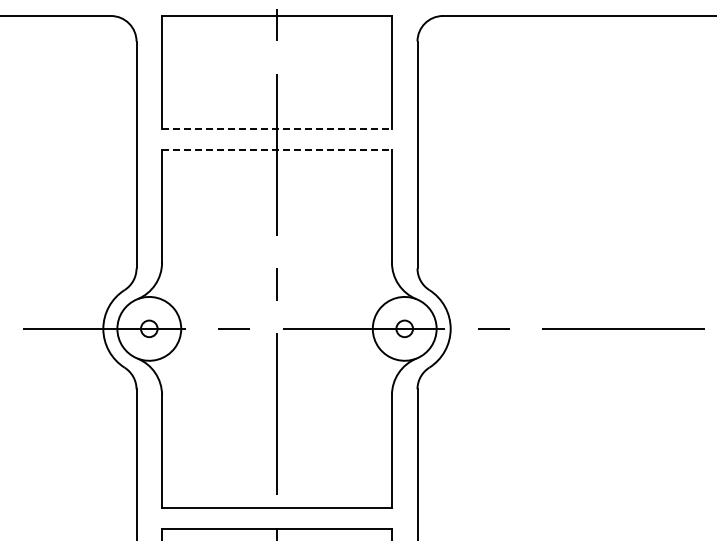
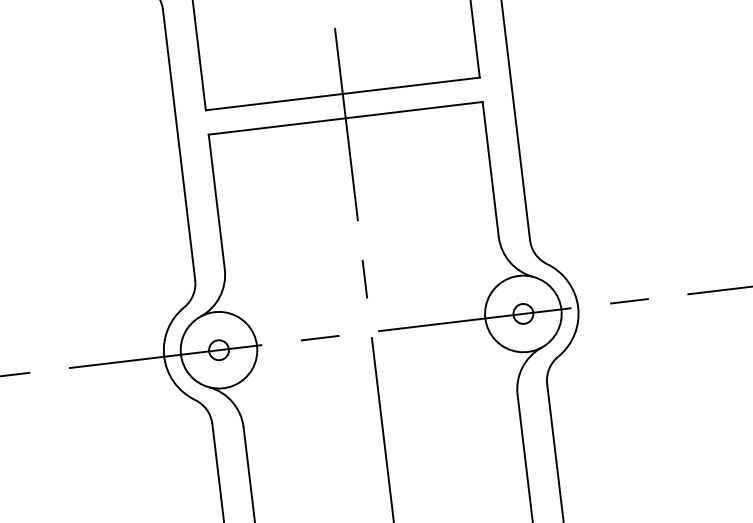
line: (277, 129) -> (343, 94), dashed -> solid
line: (277, 149) -> (346, 118), dashed -> solid

